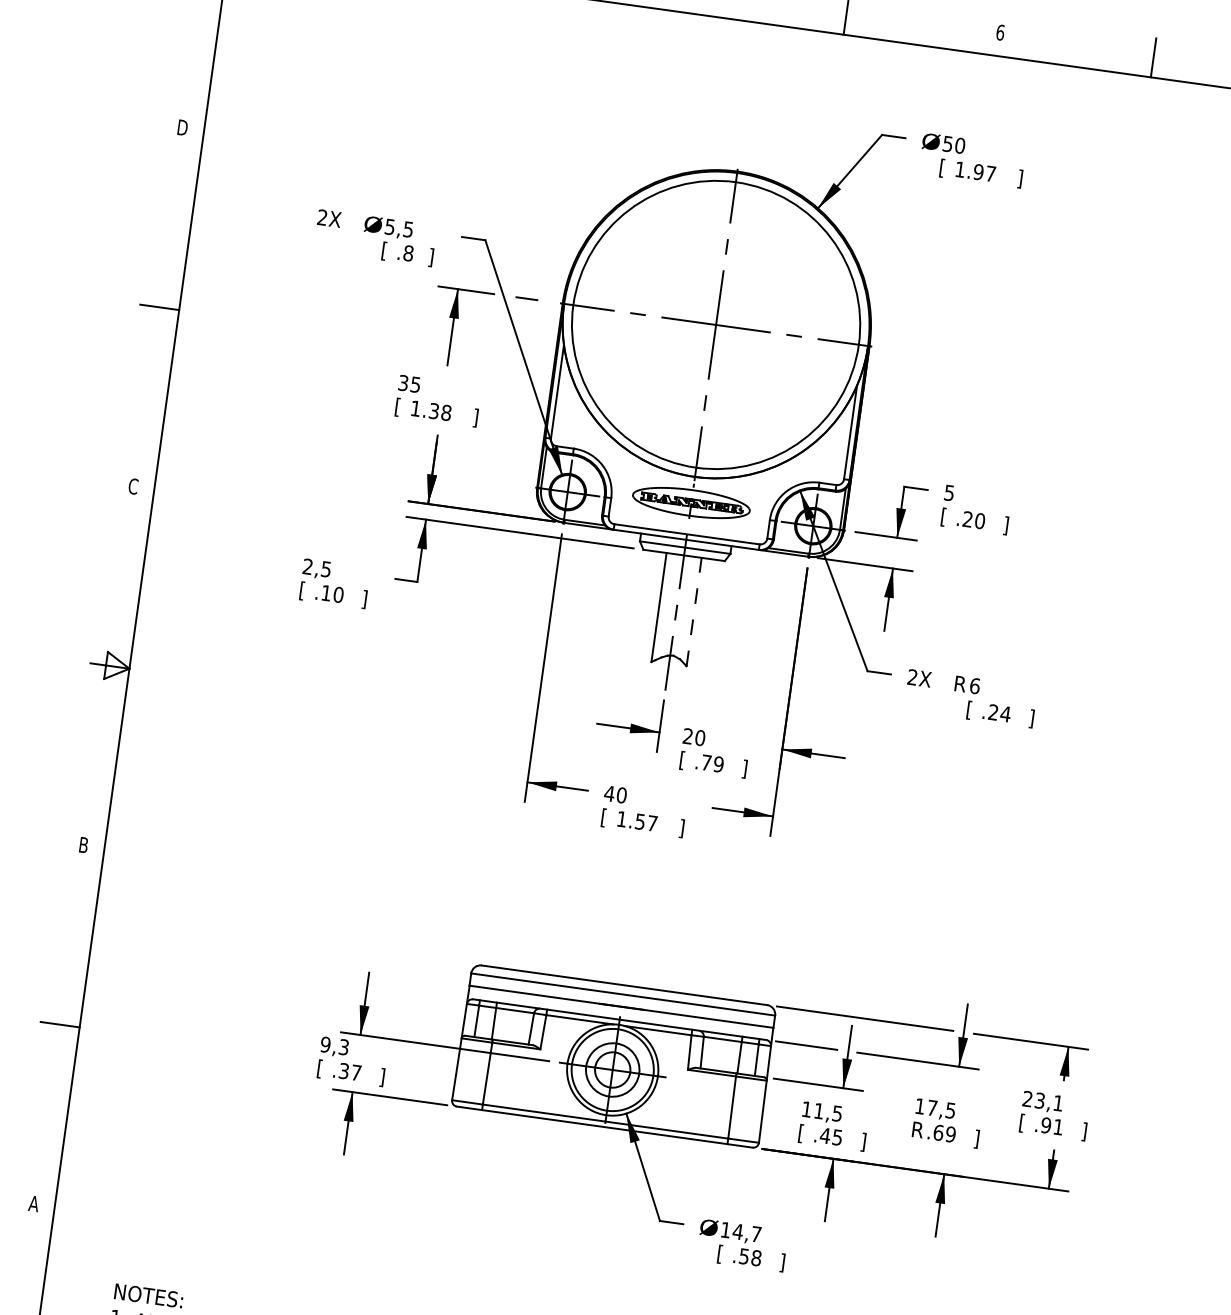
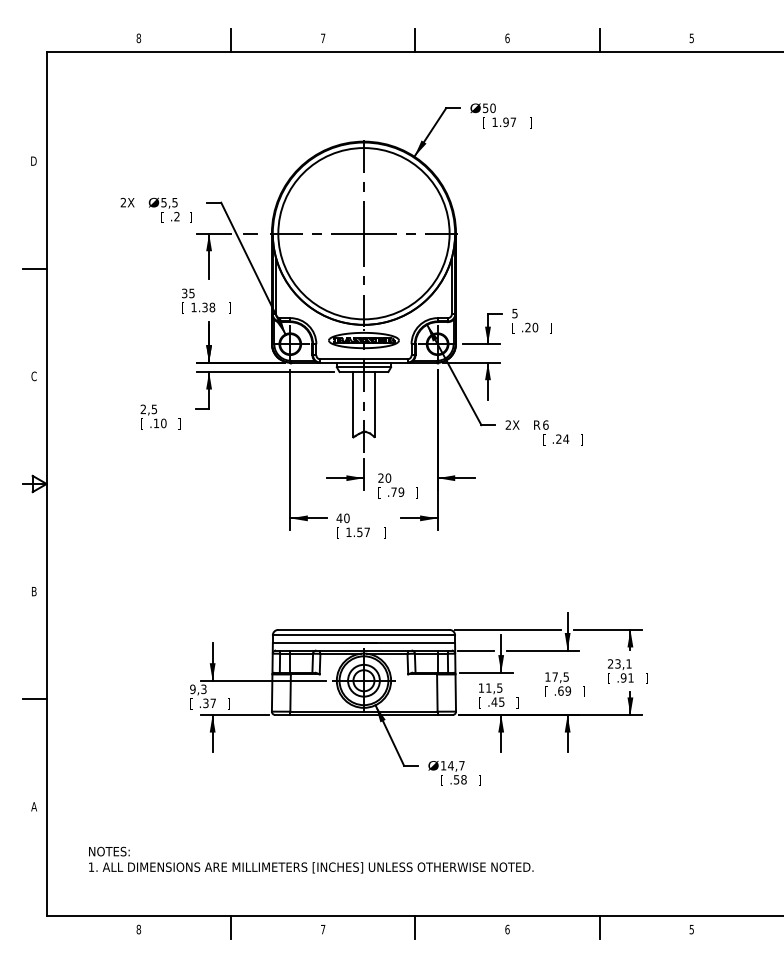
text: (407, 252) -> (176, 216), .8 -> .2
line: (694, 612) -> (374, 404), dashed -> solid
text: (917, 1130) -> (548, 691), R -> [

